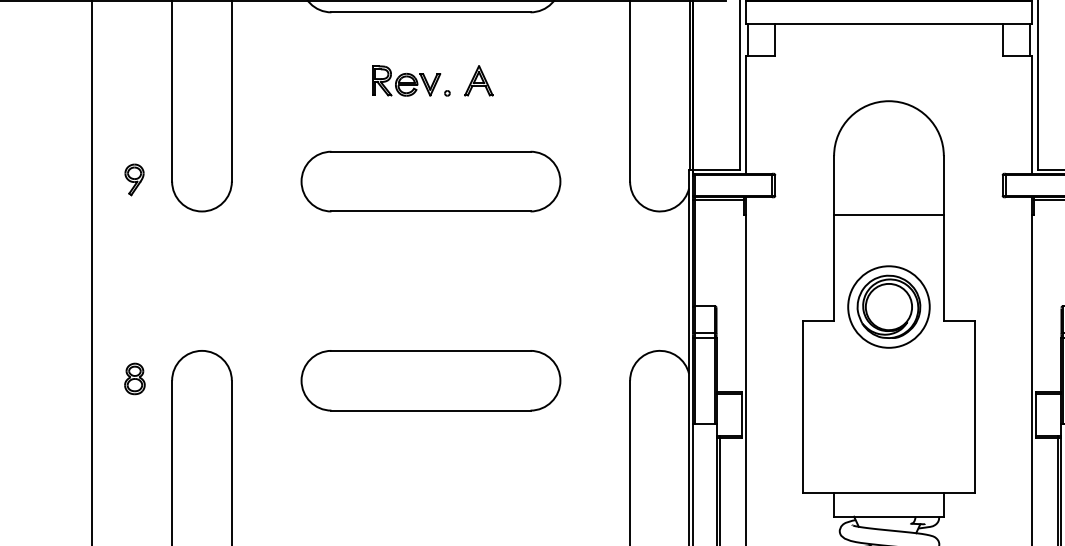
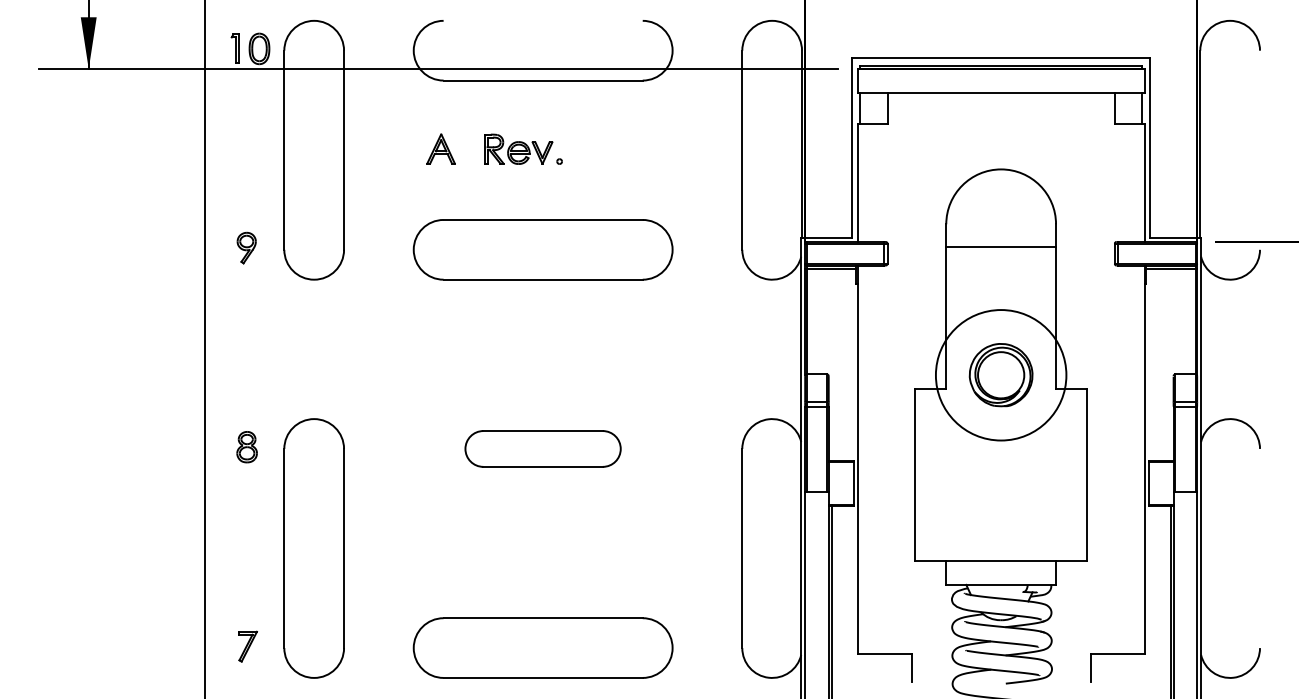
part: (478, 80) -> (440, 148), moved
line: (889, 215) -> (1001, 246), moved
circle: (888, 307) -> (1000, 375), size x1.6
part: (430, 380) -> (542, 448), size x0.6

